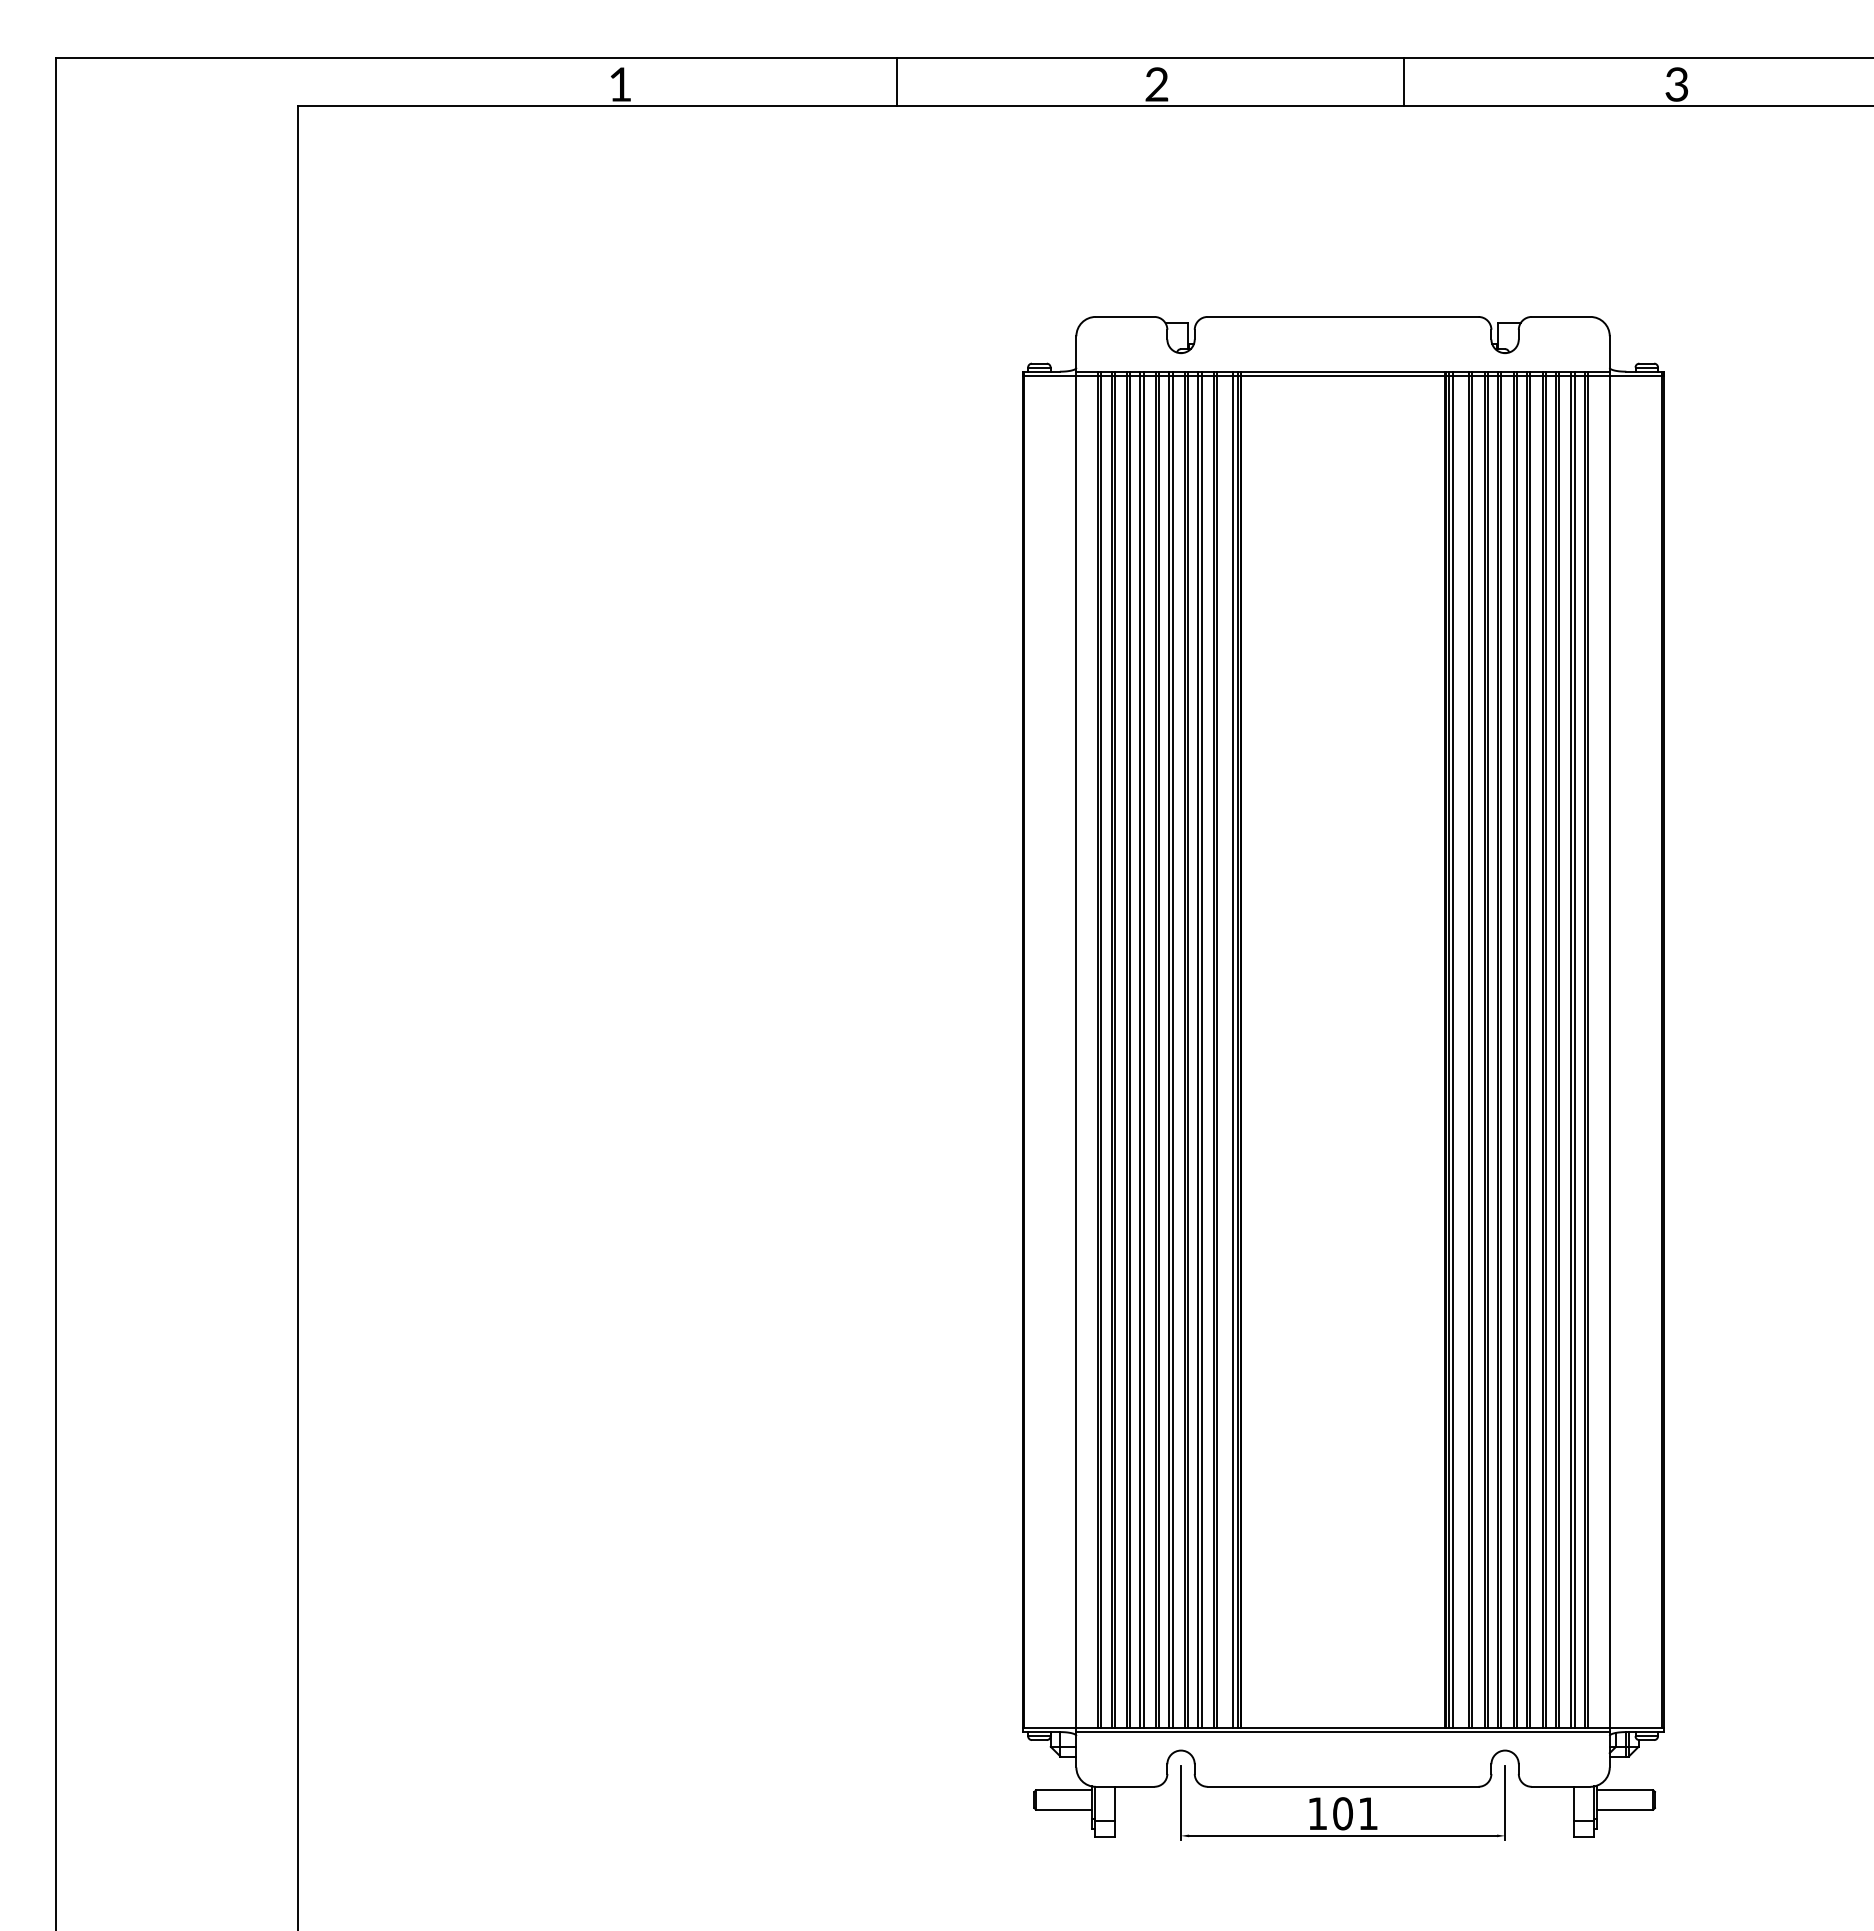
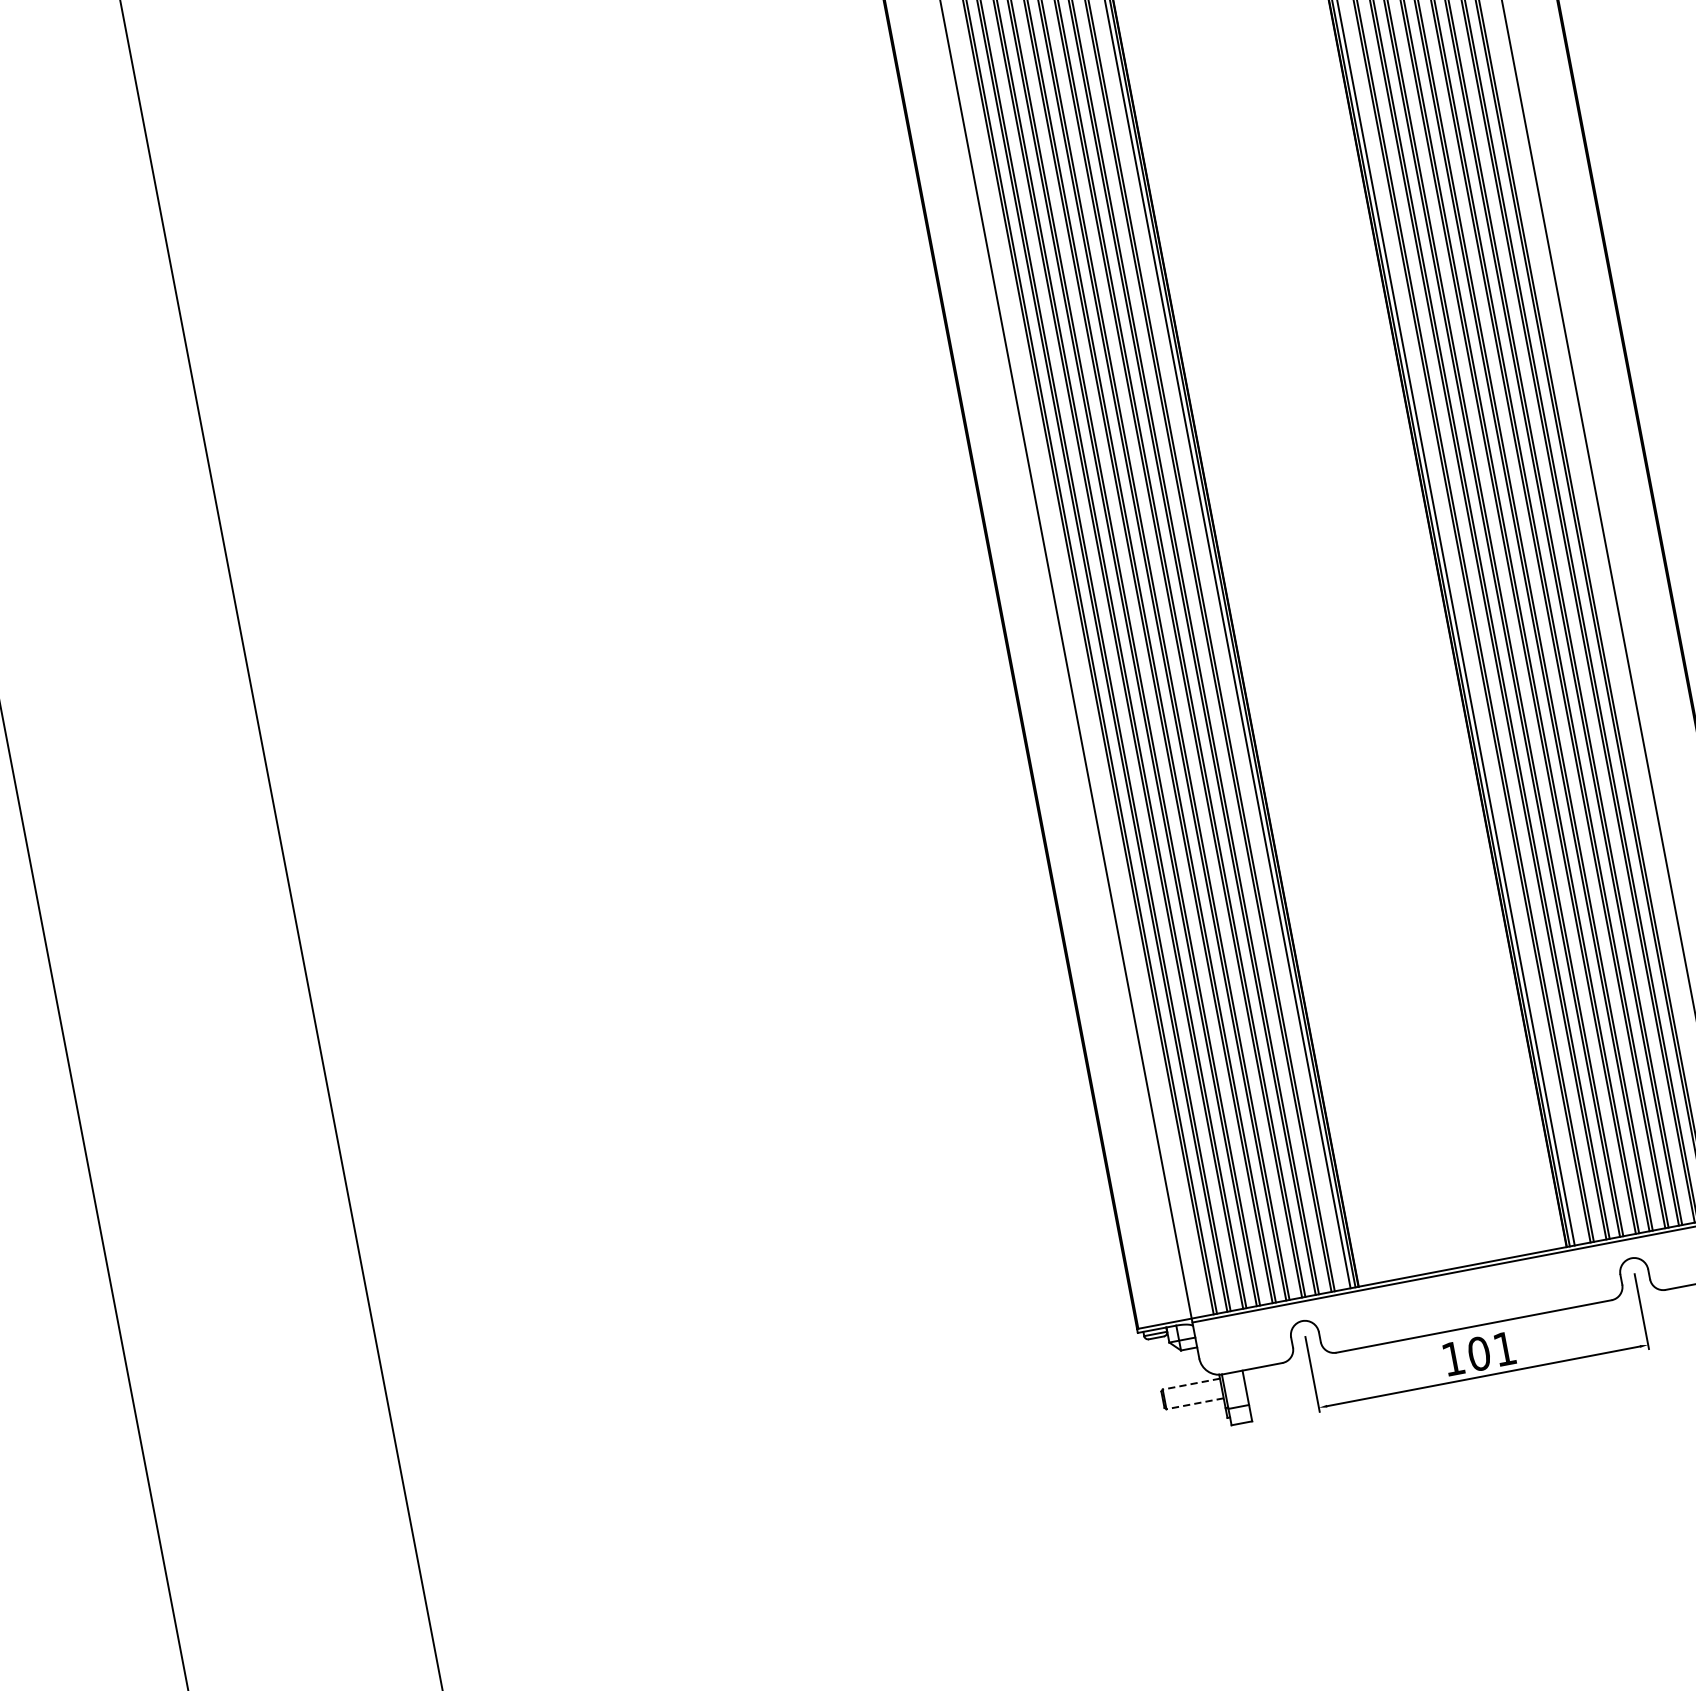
line: (1063, 1790) -> (1190, 1384), solid -> dashed
line: (1063, 1809) -> (1194, 1403), solid -> dashed

